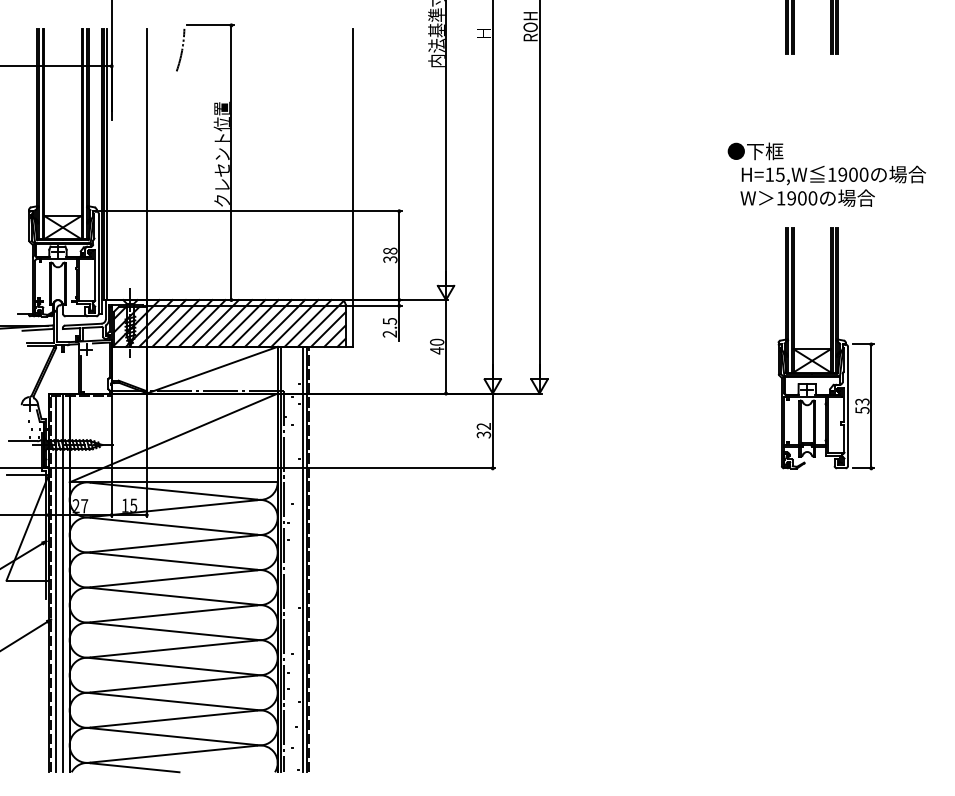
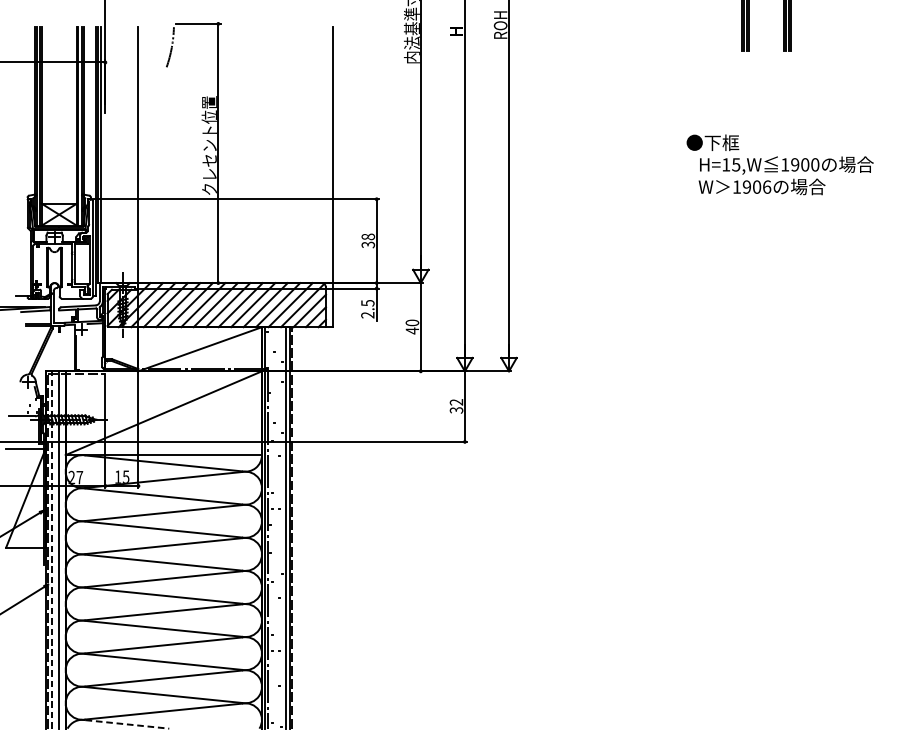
text: (812, 198) -> (766, 187), 1900 -> 1906
part: (825, 348) -> (778, 328), removed
line: (55, 582) -> (52, 549), solid -> dashed
line: (135, 767) -> (127, 724), solid -> dashed

